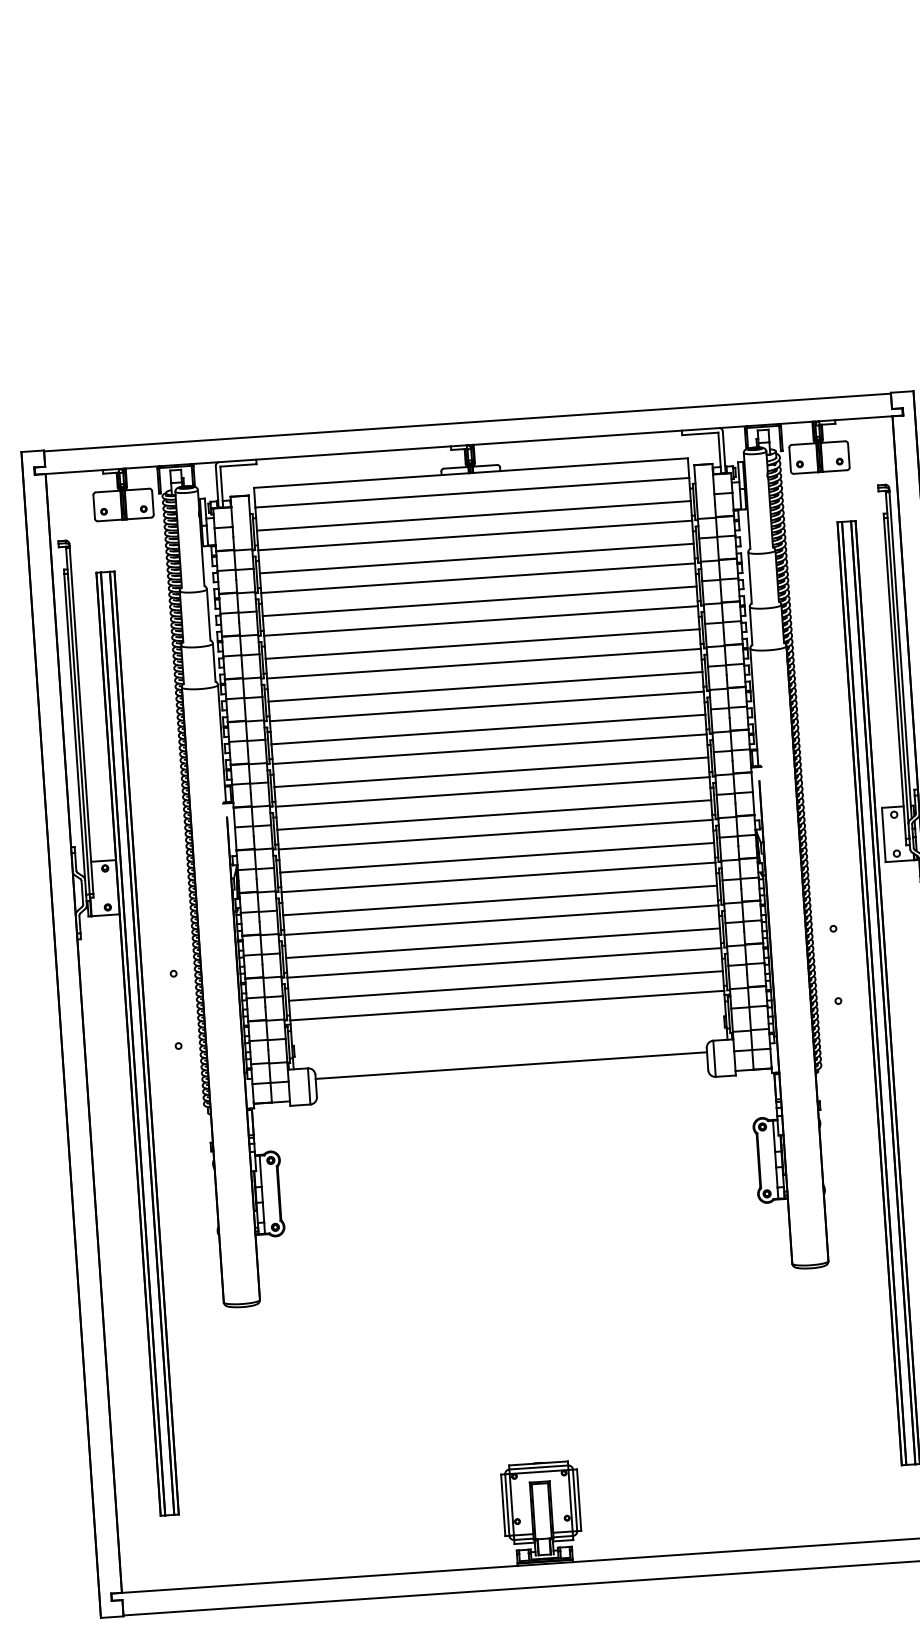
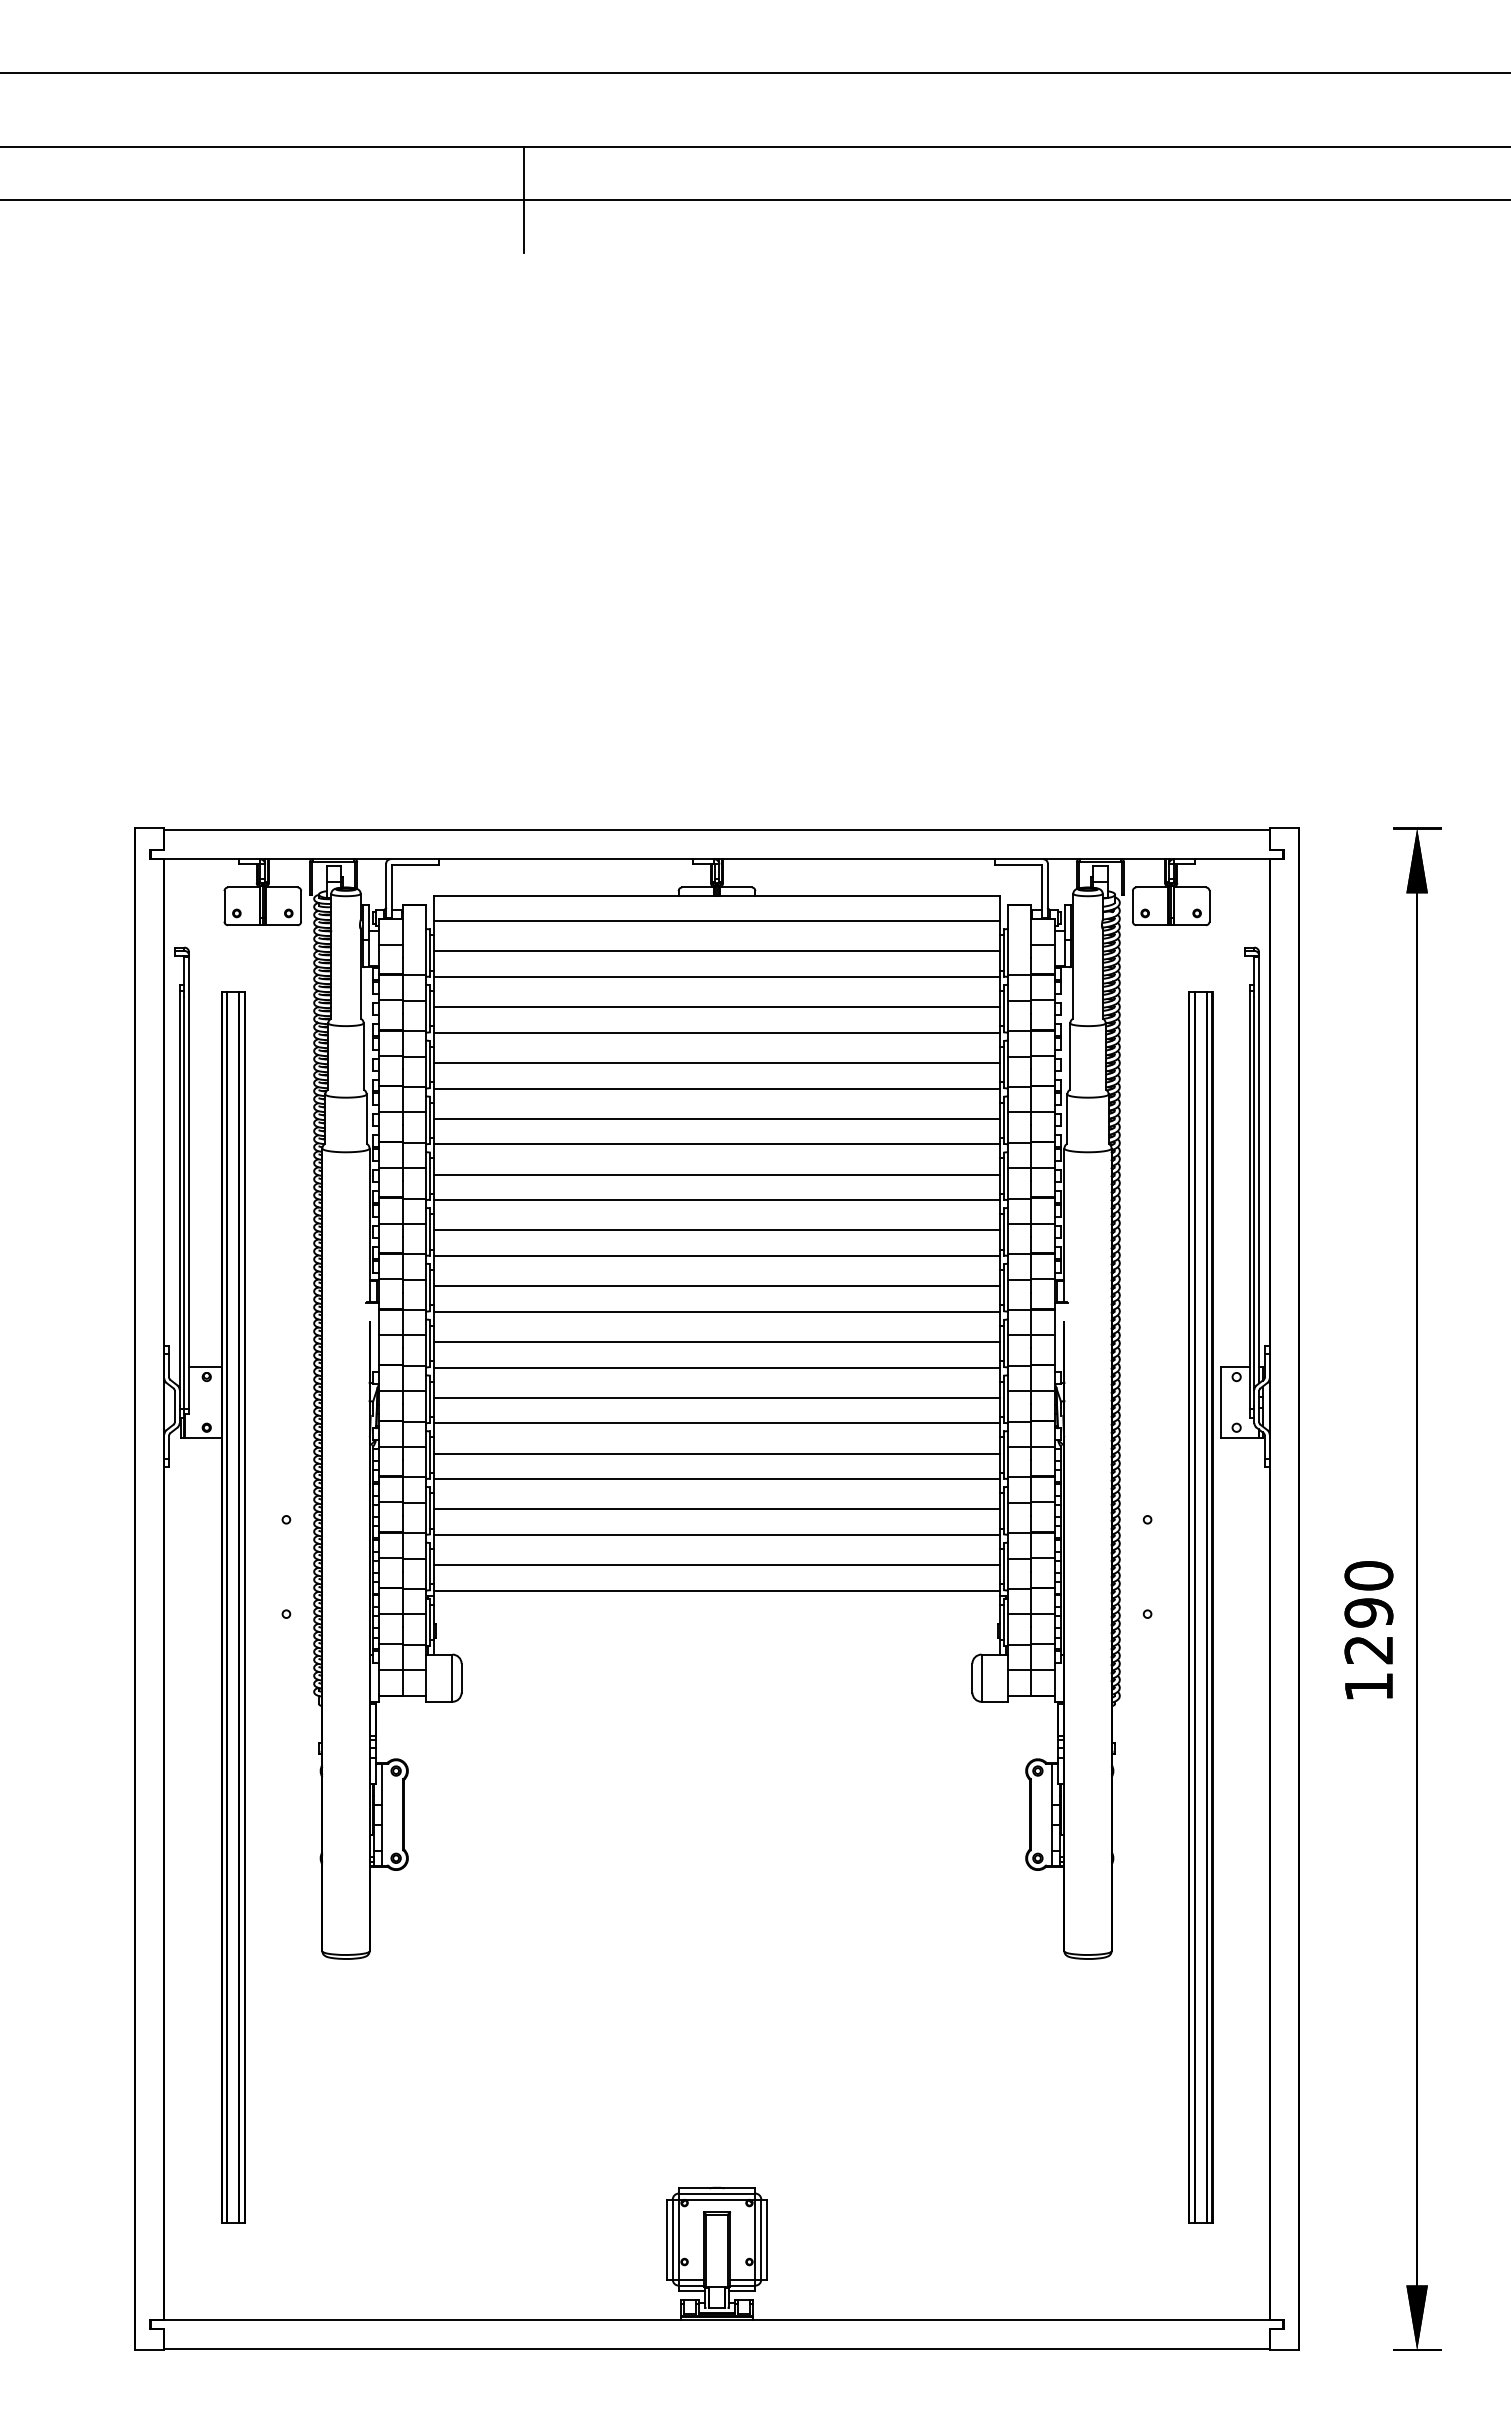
line: (511, 1065) -> (716, 1669), removed

